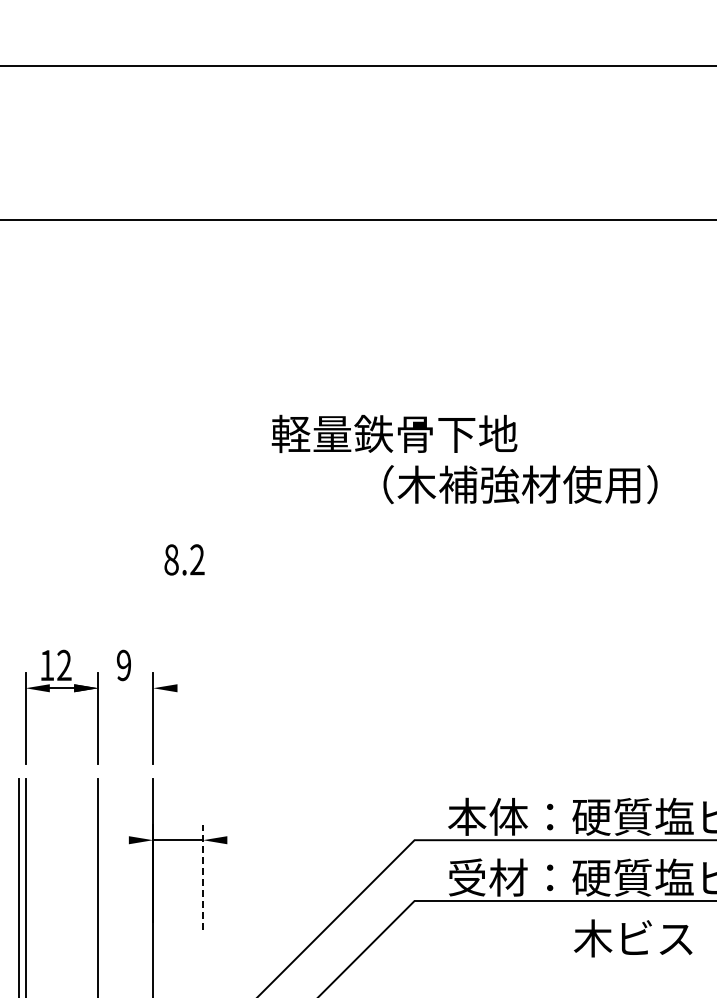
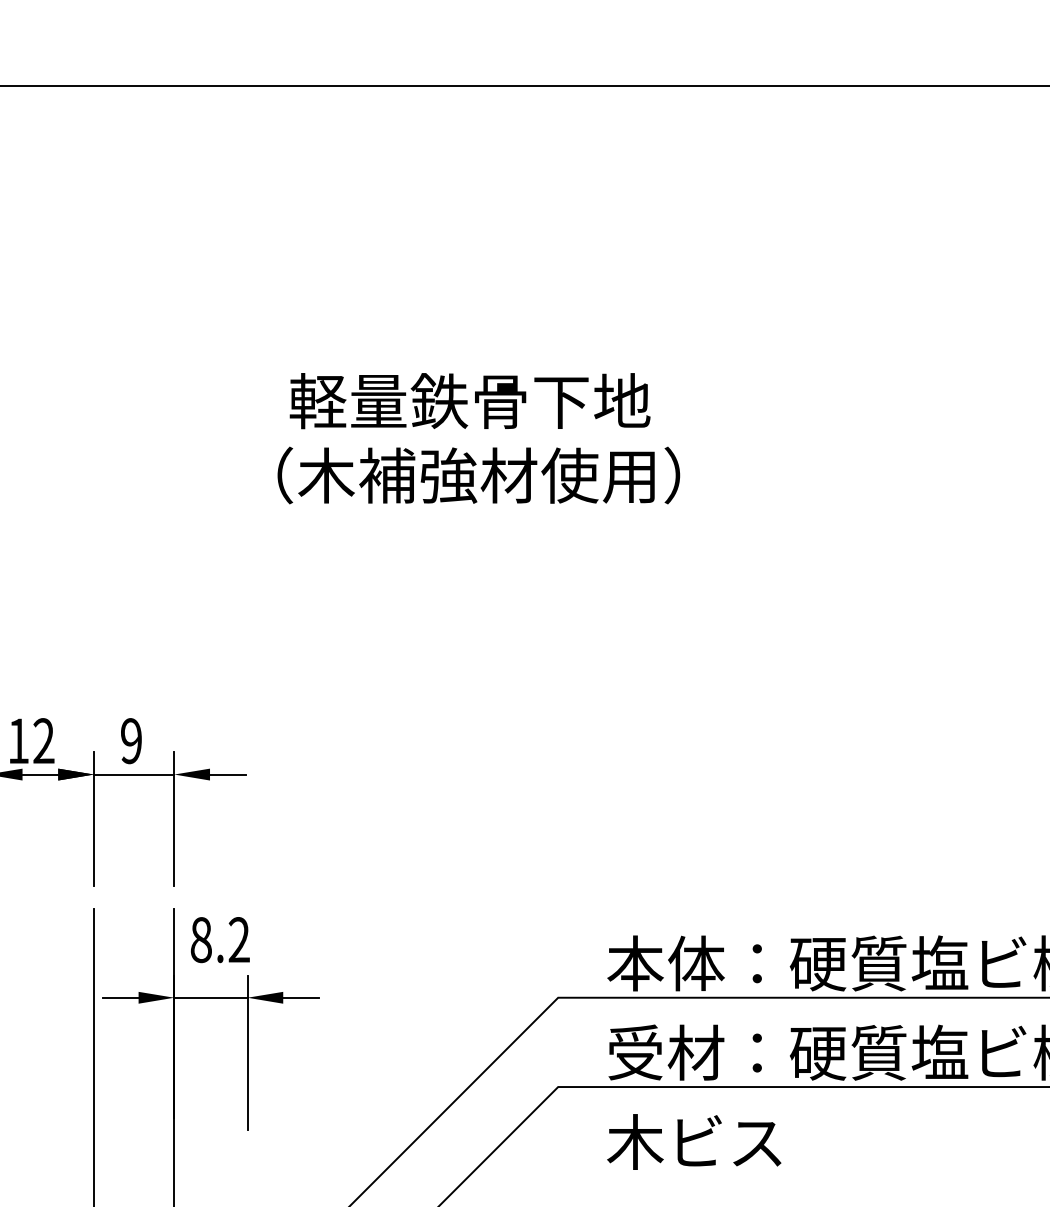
text: (394, 433) -> (469, 400), moved
text: (520, 484) -> (478, 475), moved
text: (184, 559) -> (220, 939), moved
line: (125, 688) -> (133, 774), added
line: (189, 688) -> (227, 774), added
line: (116, 840) -> (120, 998), added
line: (239, 840) -> (301, 998), added
line: (203, 877) -> (248, 1052), dashed -> solid
text: (633, 938) -> (694, 1142), moved

